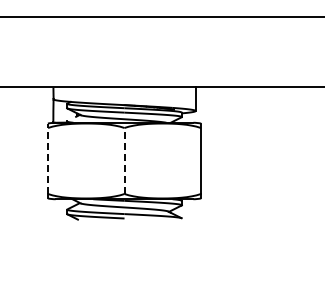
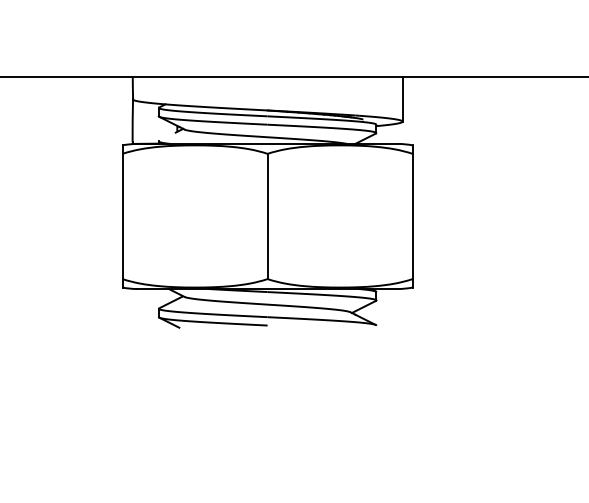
line: (48, 158) -> (123, 211), dashed -> solid
line: (124, 160) -> (267, 215), dashed -> solid

